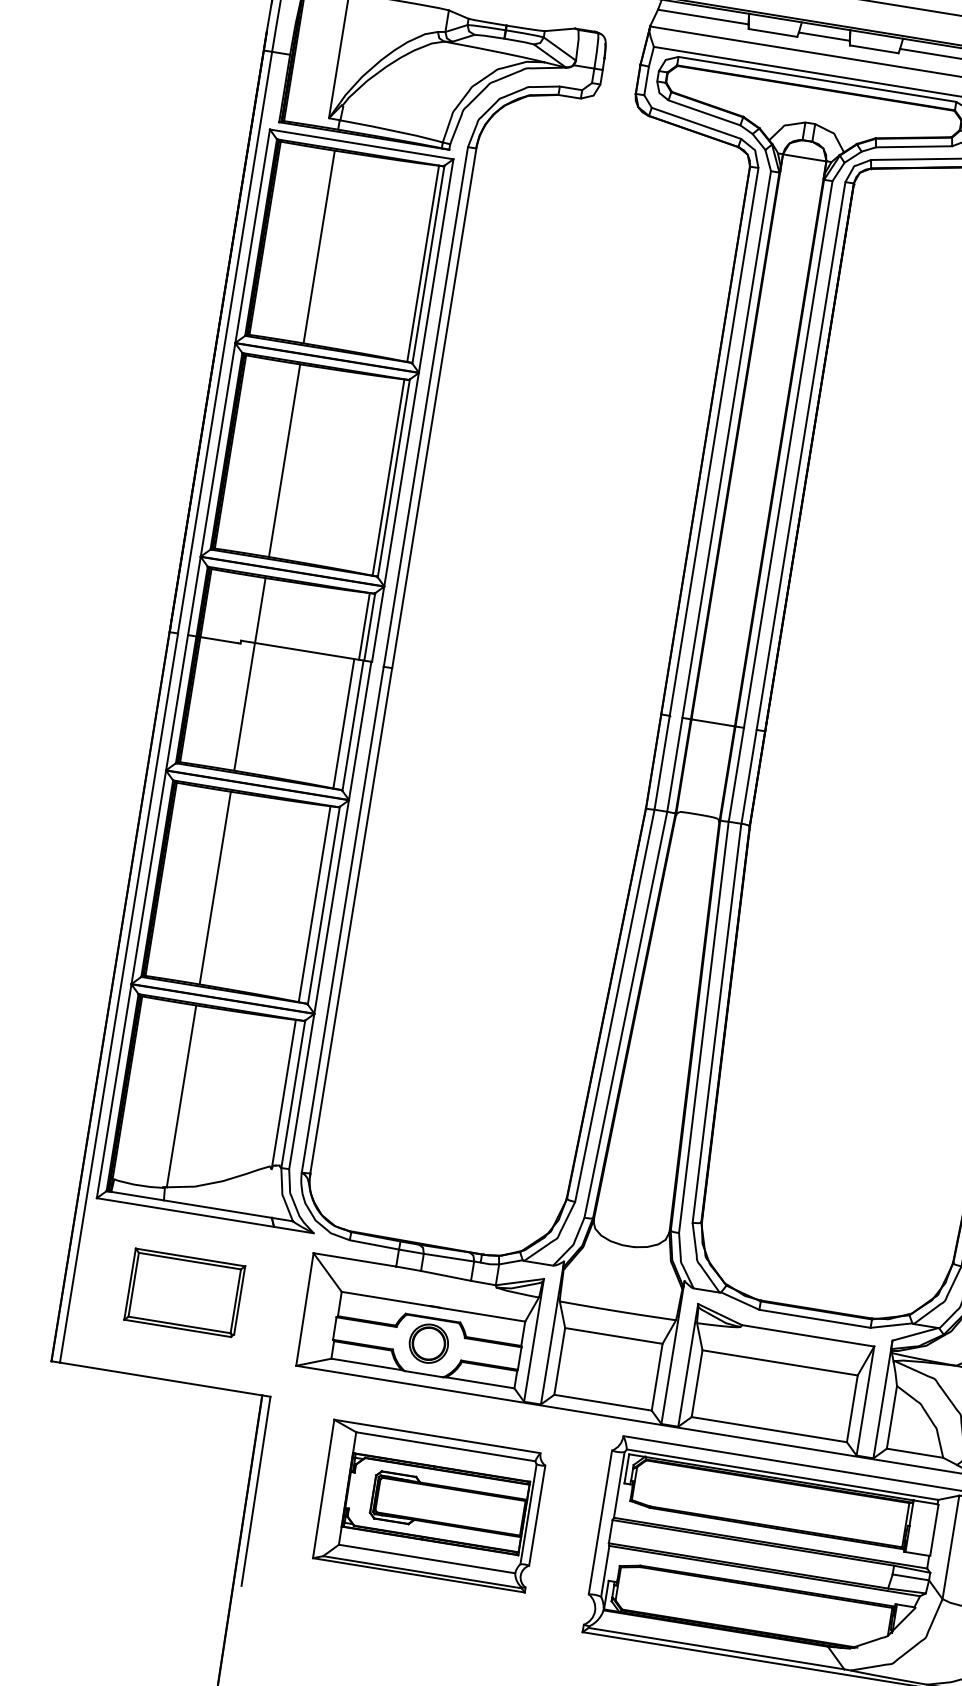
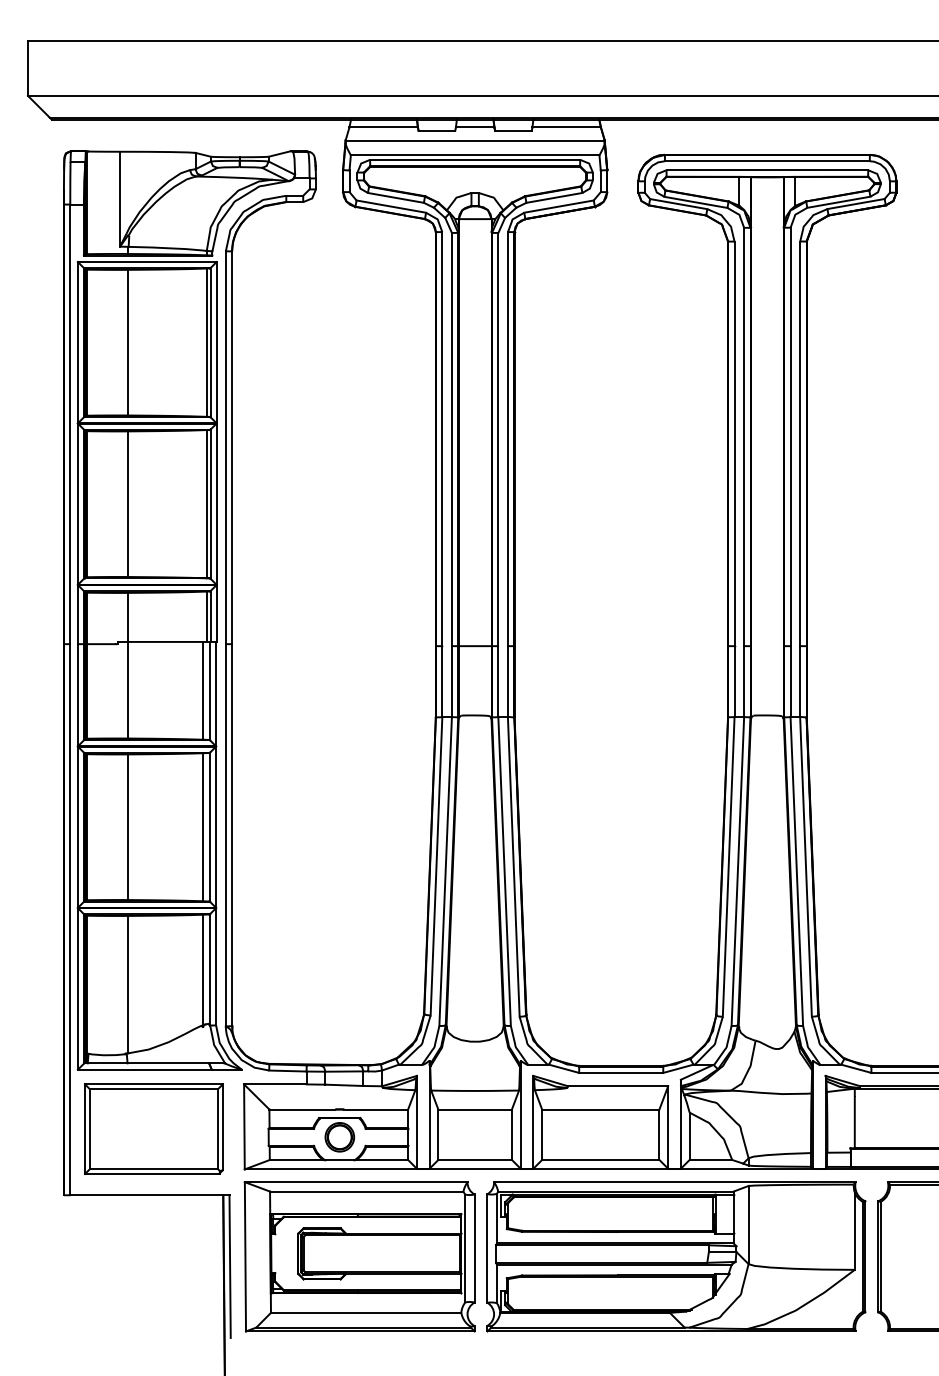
part: (184, 1292) -> (153, 1128), size x1.67
part: (429, 1505) -> (359, 1256), size x1.43

